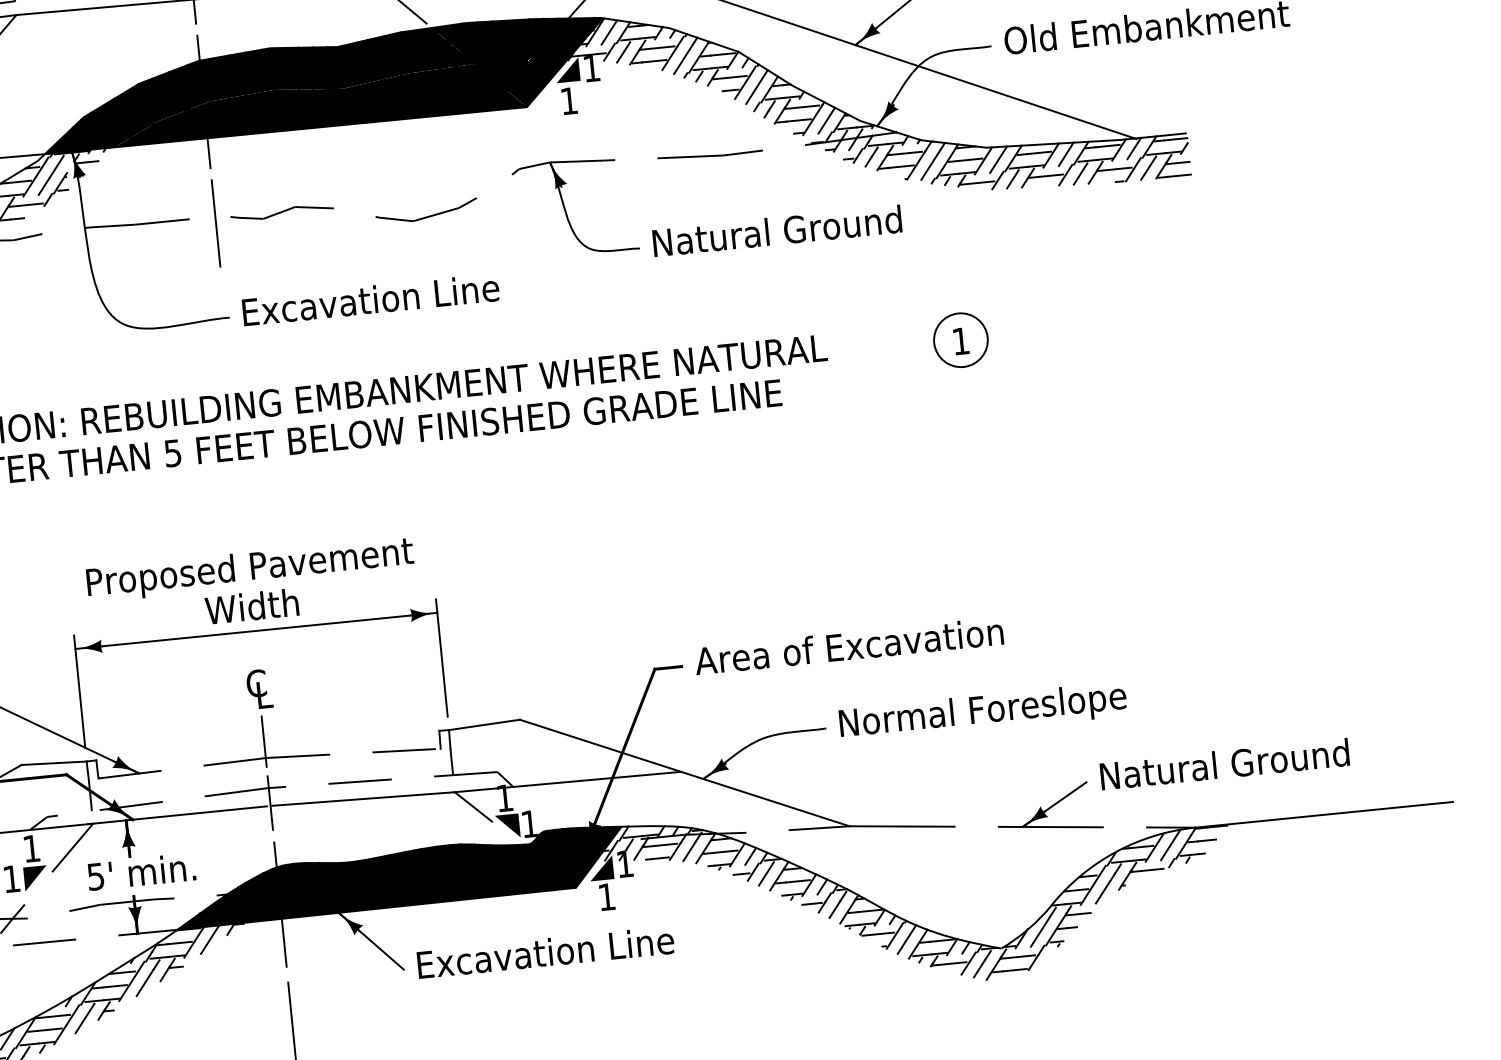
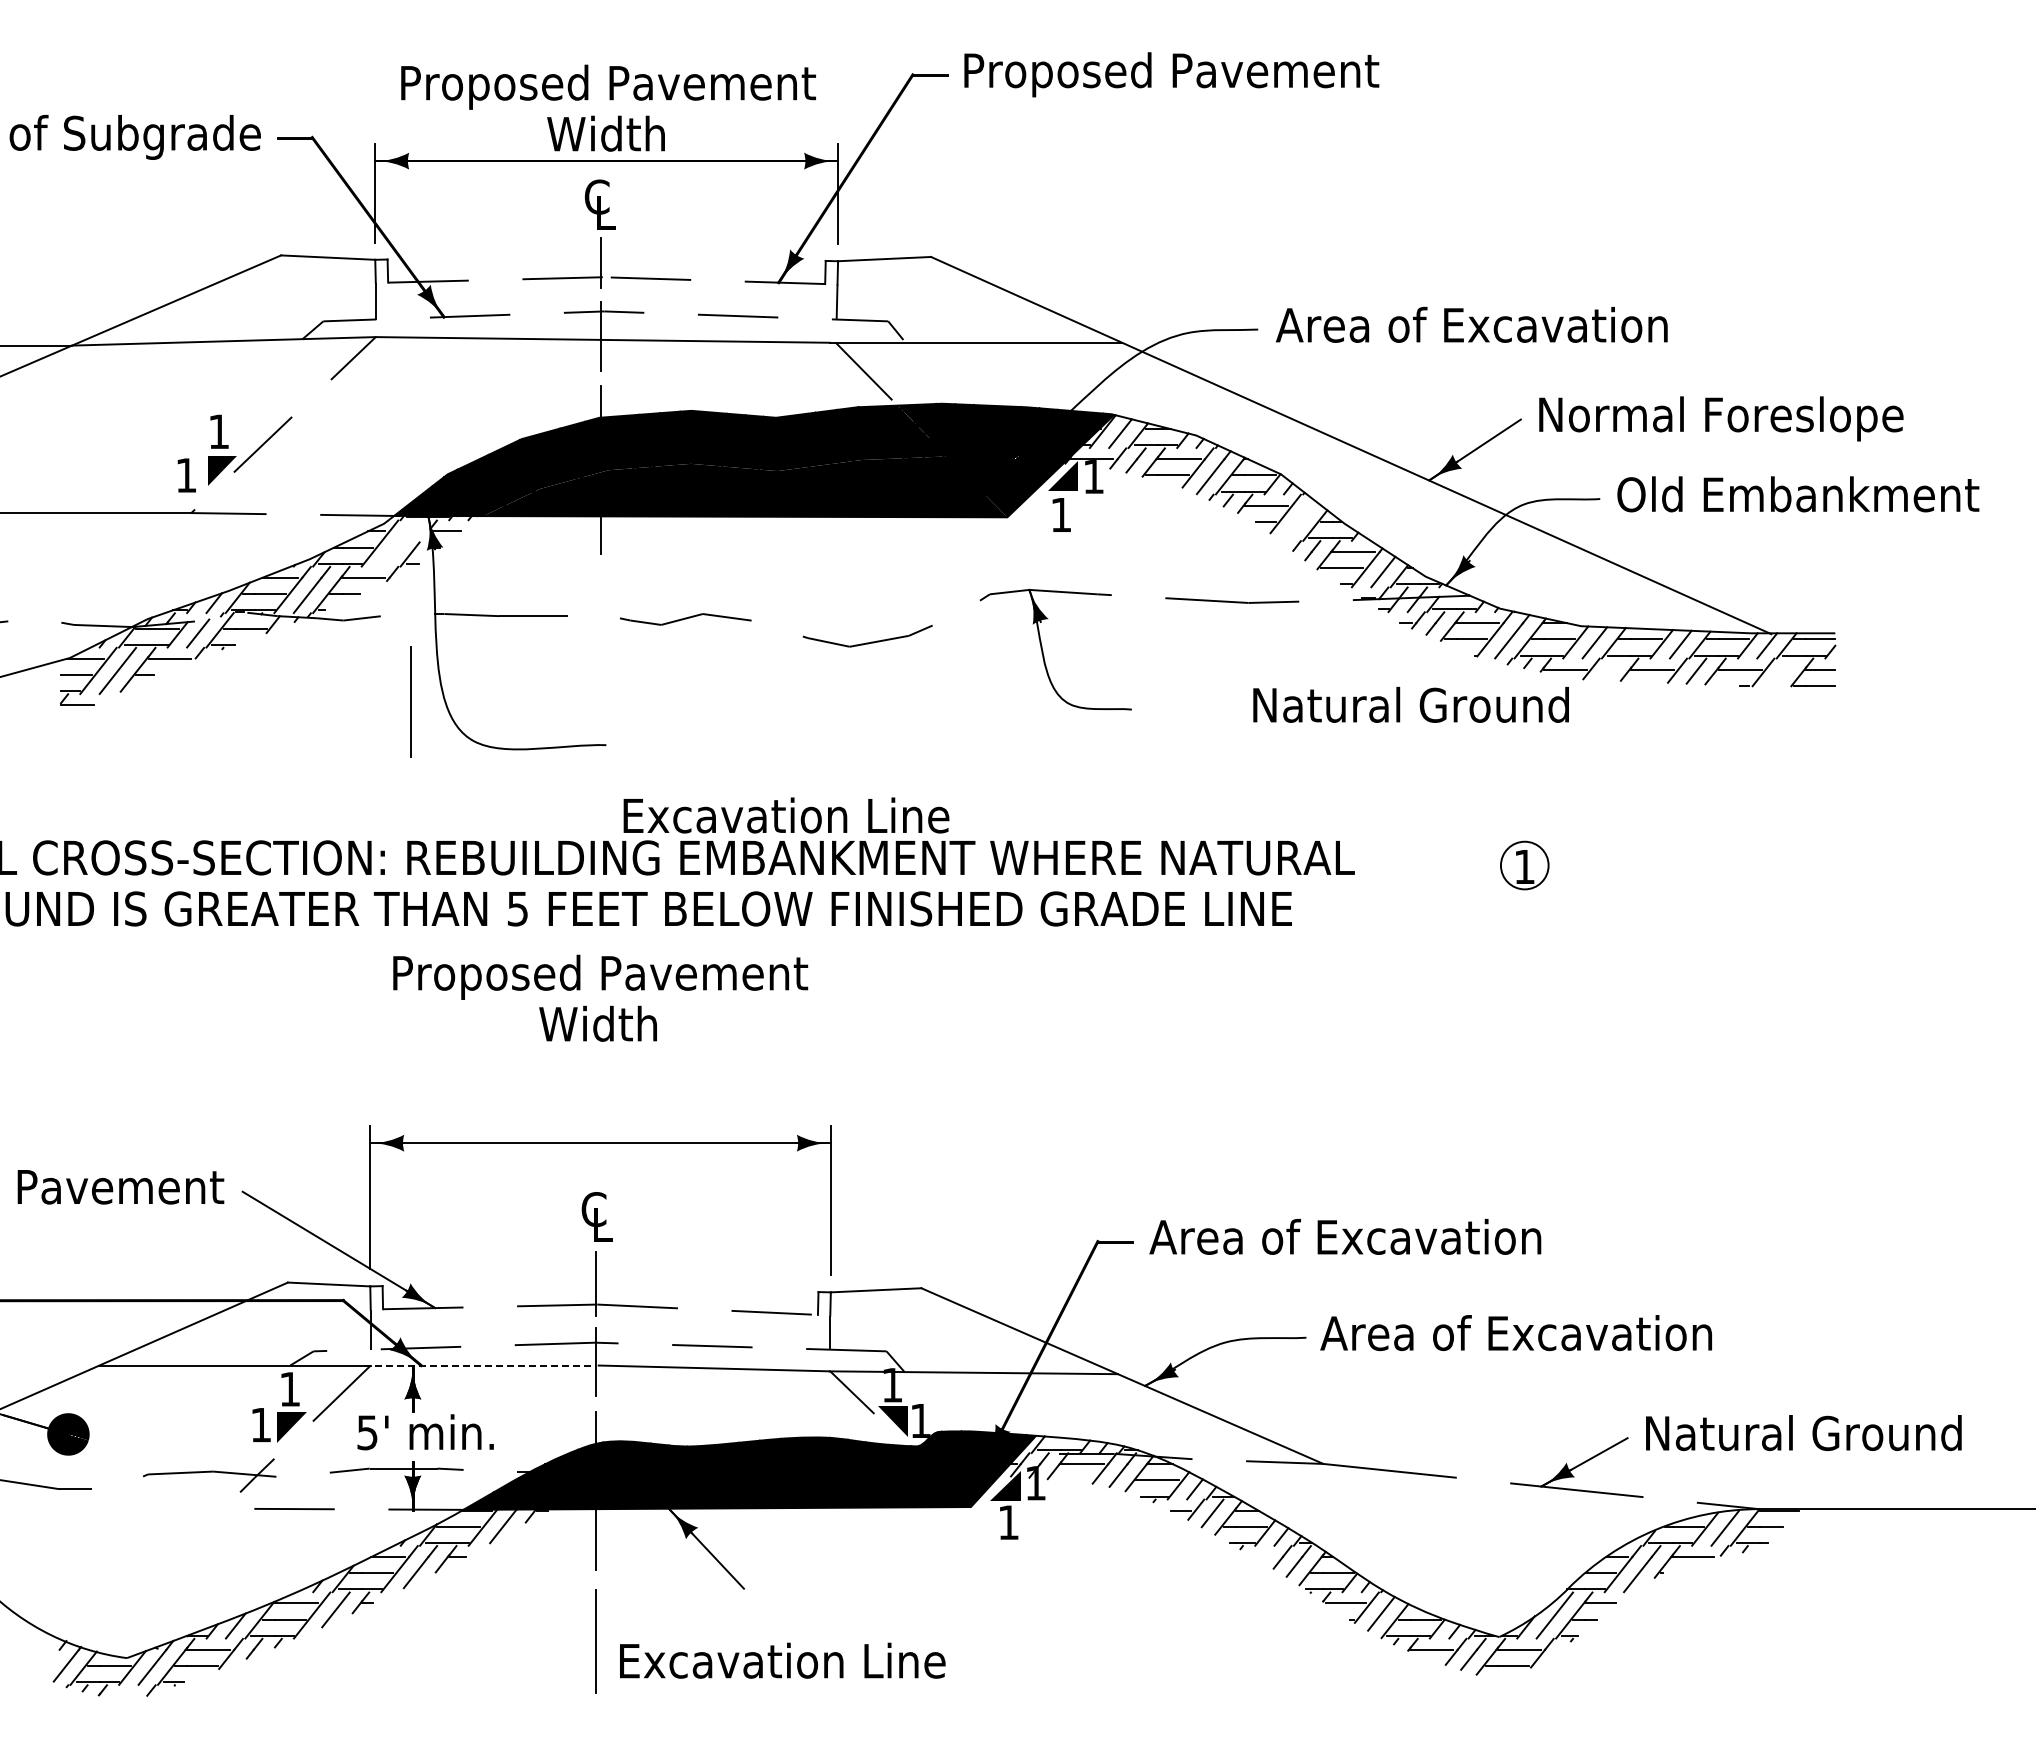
line: (756, 86) -> (1299, 520), removed
line: (1148, 168) -> (1782, 672), removed
line: (51, 175) -> (399, 543), removed
line: (1012, 179) -> (1610, 669), removed
line: (215, 223) -> (410, 701), moved
text: (776, 230) -> (1410, 704), moved
text: (370, 299) -> (786, 815), moved
circle: (960, 340) -> (1524, 865), size x0.7
text: (251, 585) -> (600, 997), moved
text: (991, 711) -> (1516, 1337), Normal Foreslope -> Area of Excavation
line: (177, 815) -> (477, 1365), solid -> dashed
line: (656, 858) -> (1076, 1480), removed
line: (811, 903) -> (1265, 1556), removed
text: (545, 952) -> (782, 1660), moved

